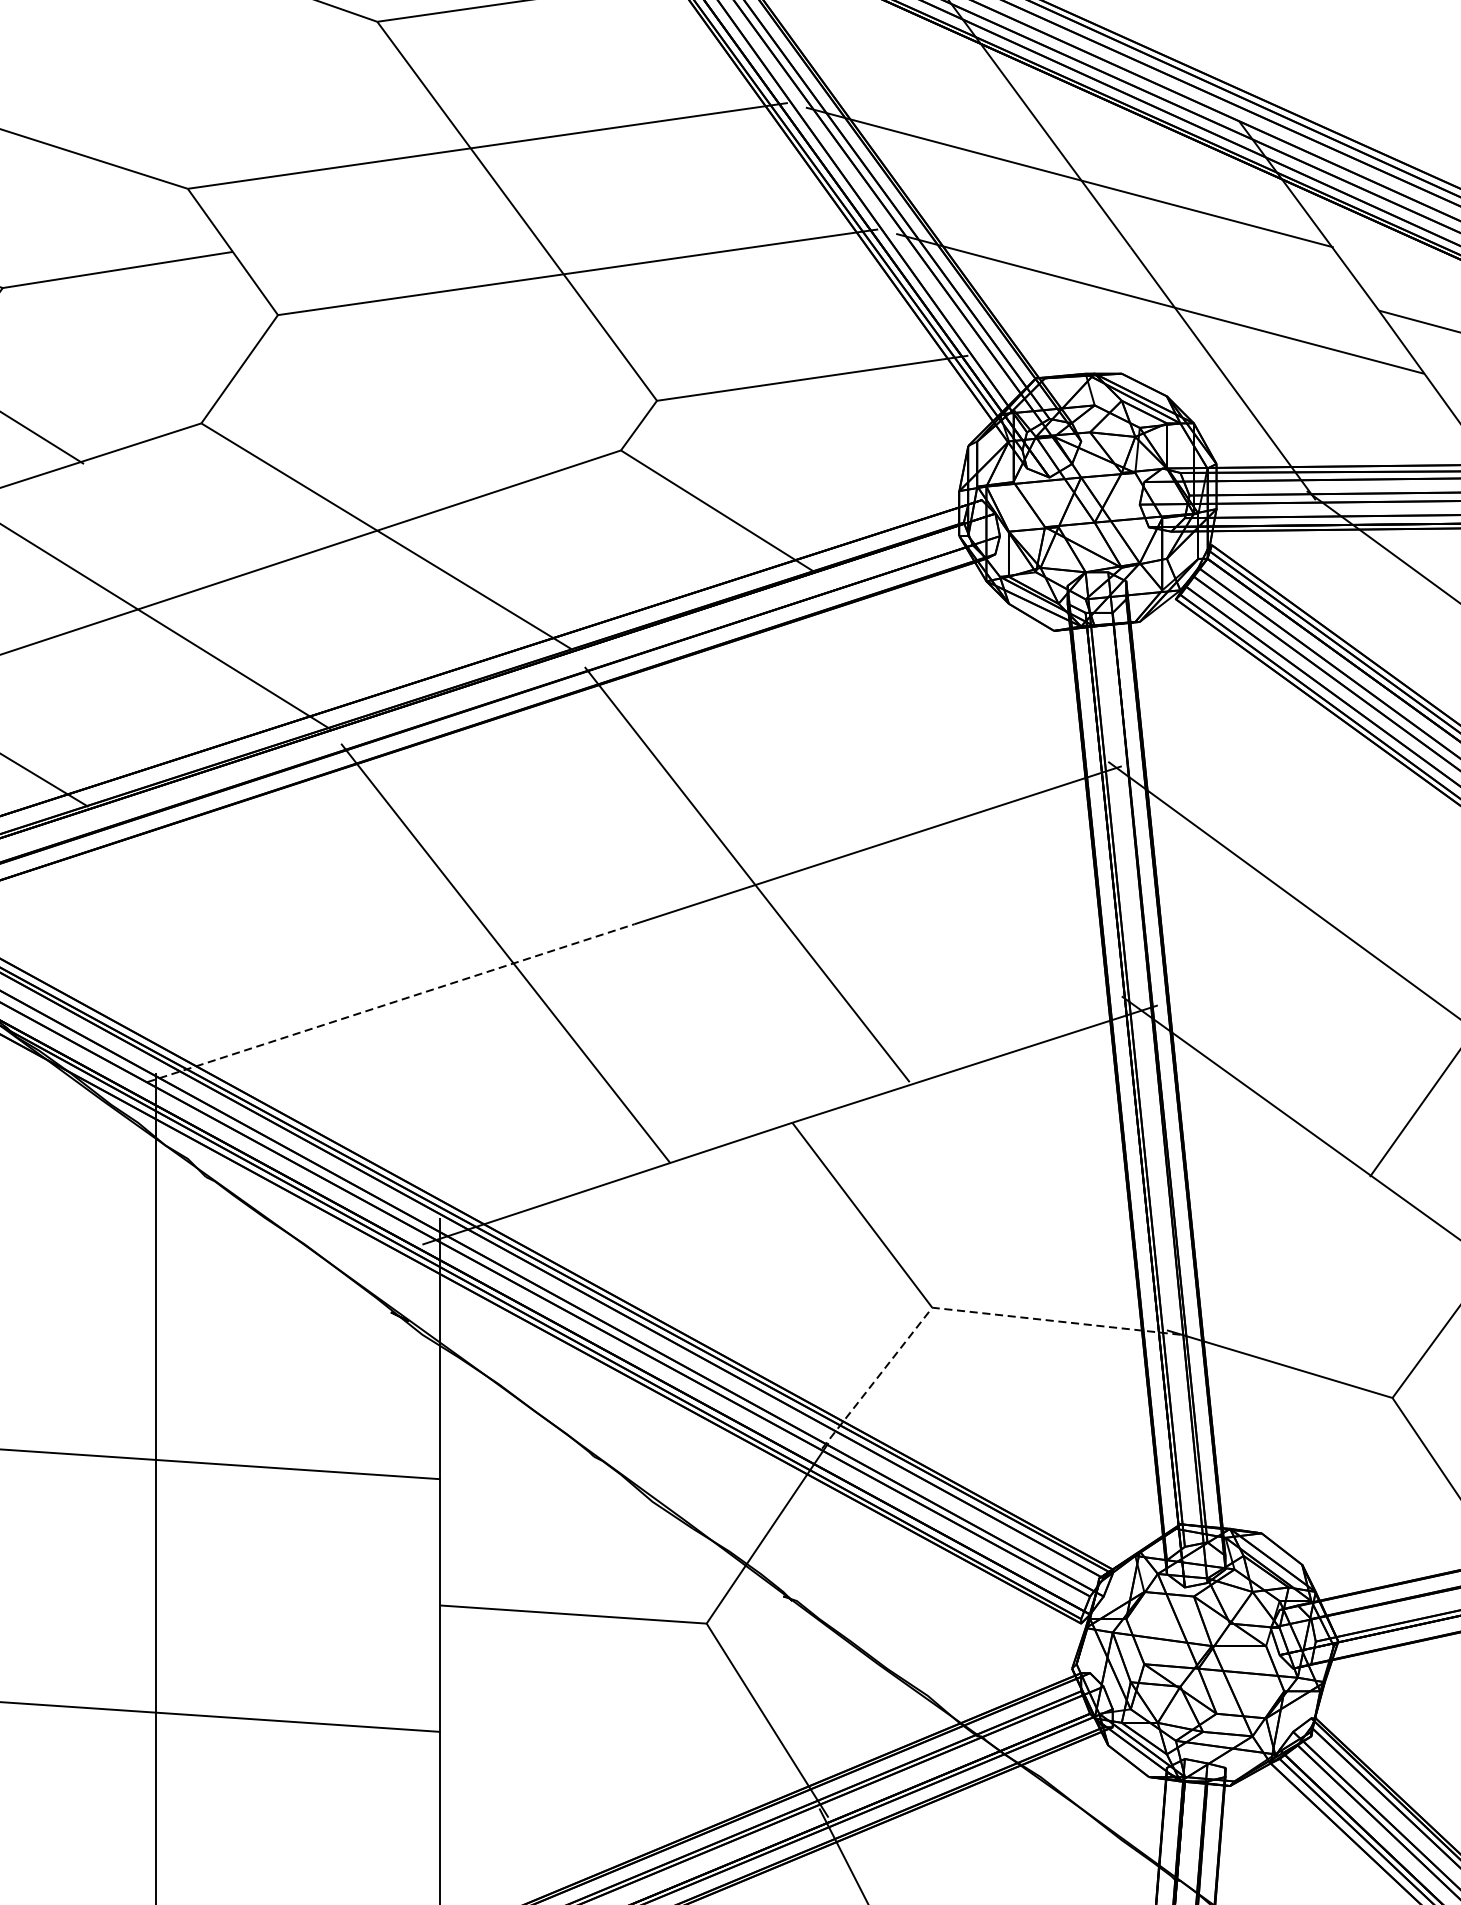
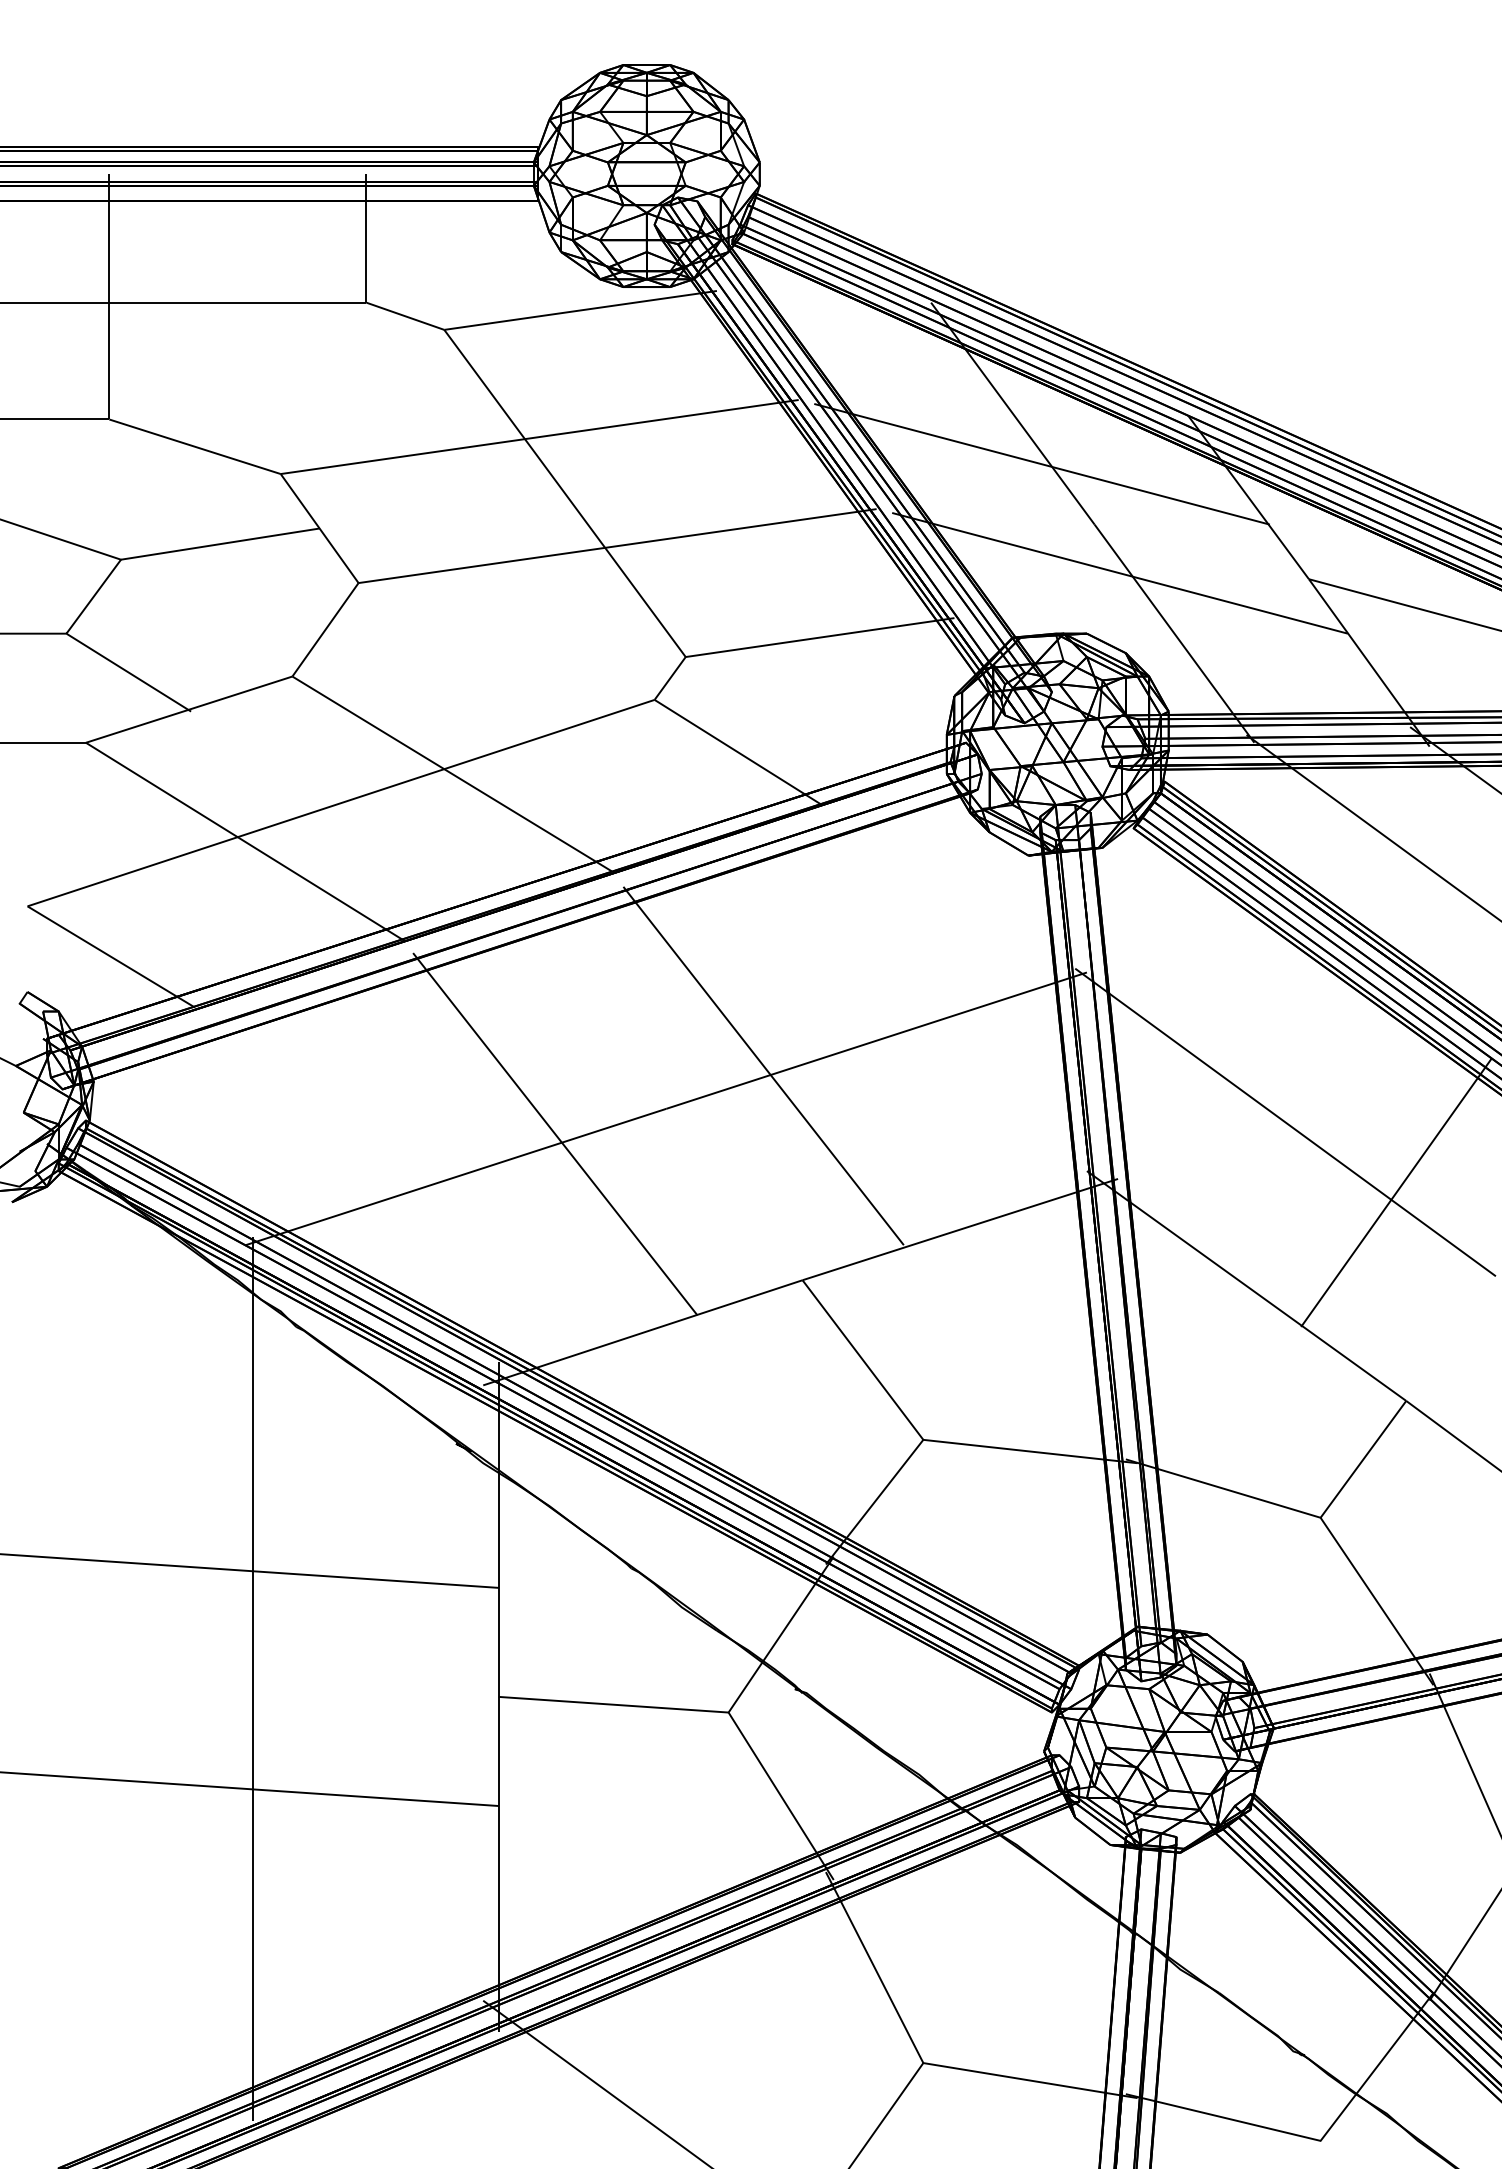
line: (391, 1002) -> (456, 1176), dashed -> solid
line: (964, 1310) -> (951, 1442), dashed -> solid

